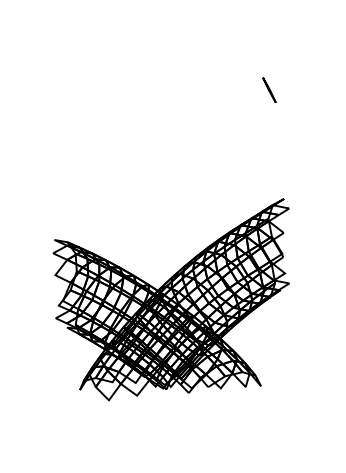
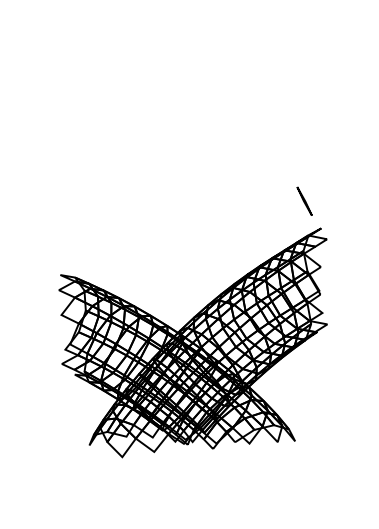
line: (269, 89) -> (304, 200), moved

